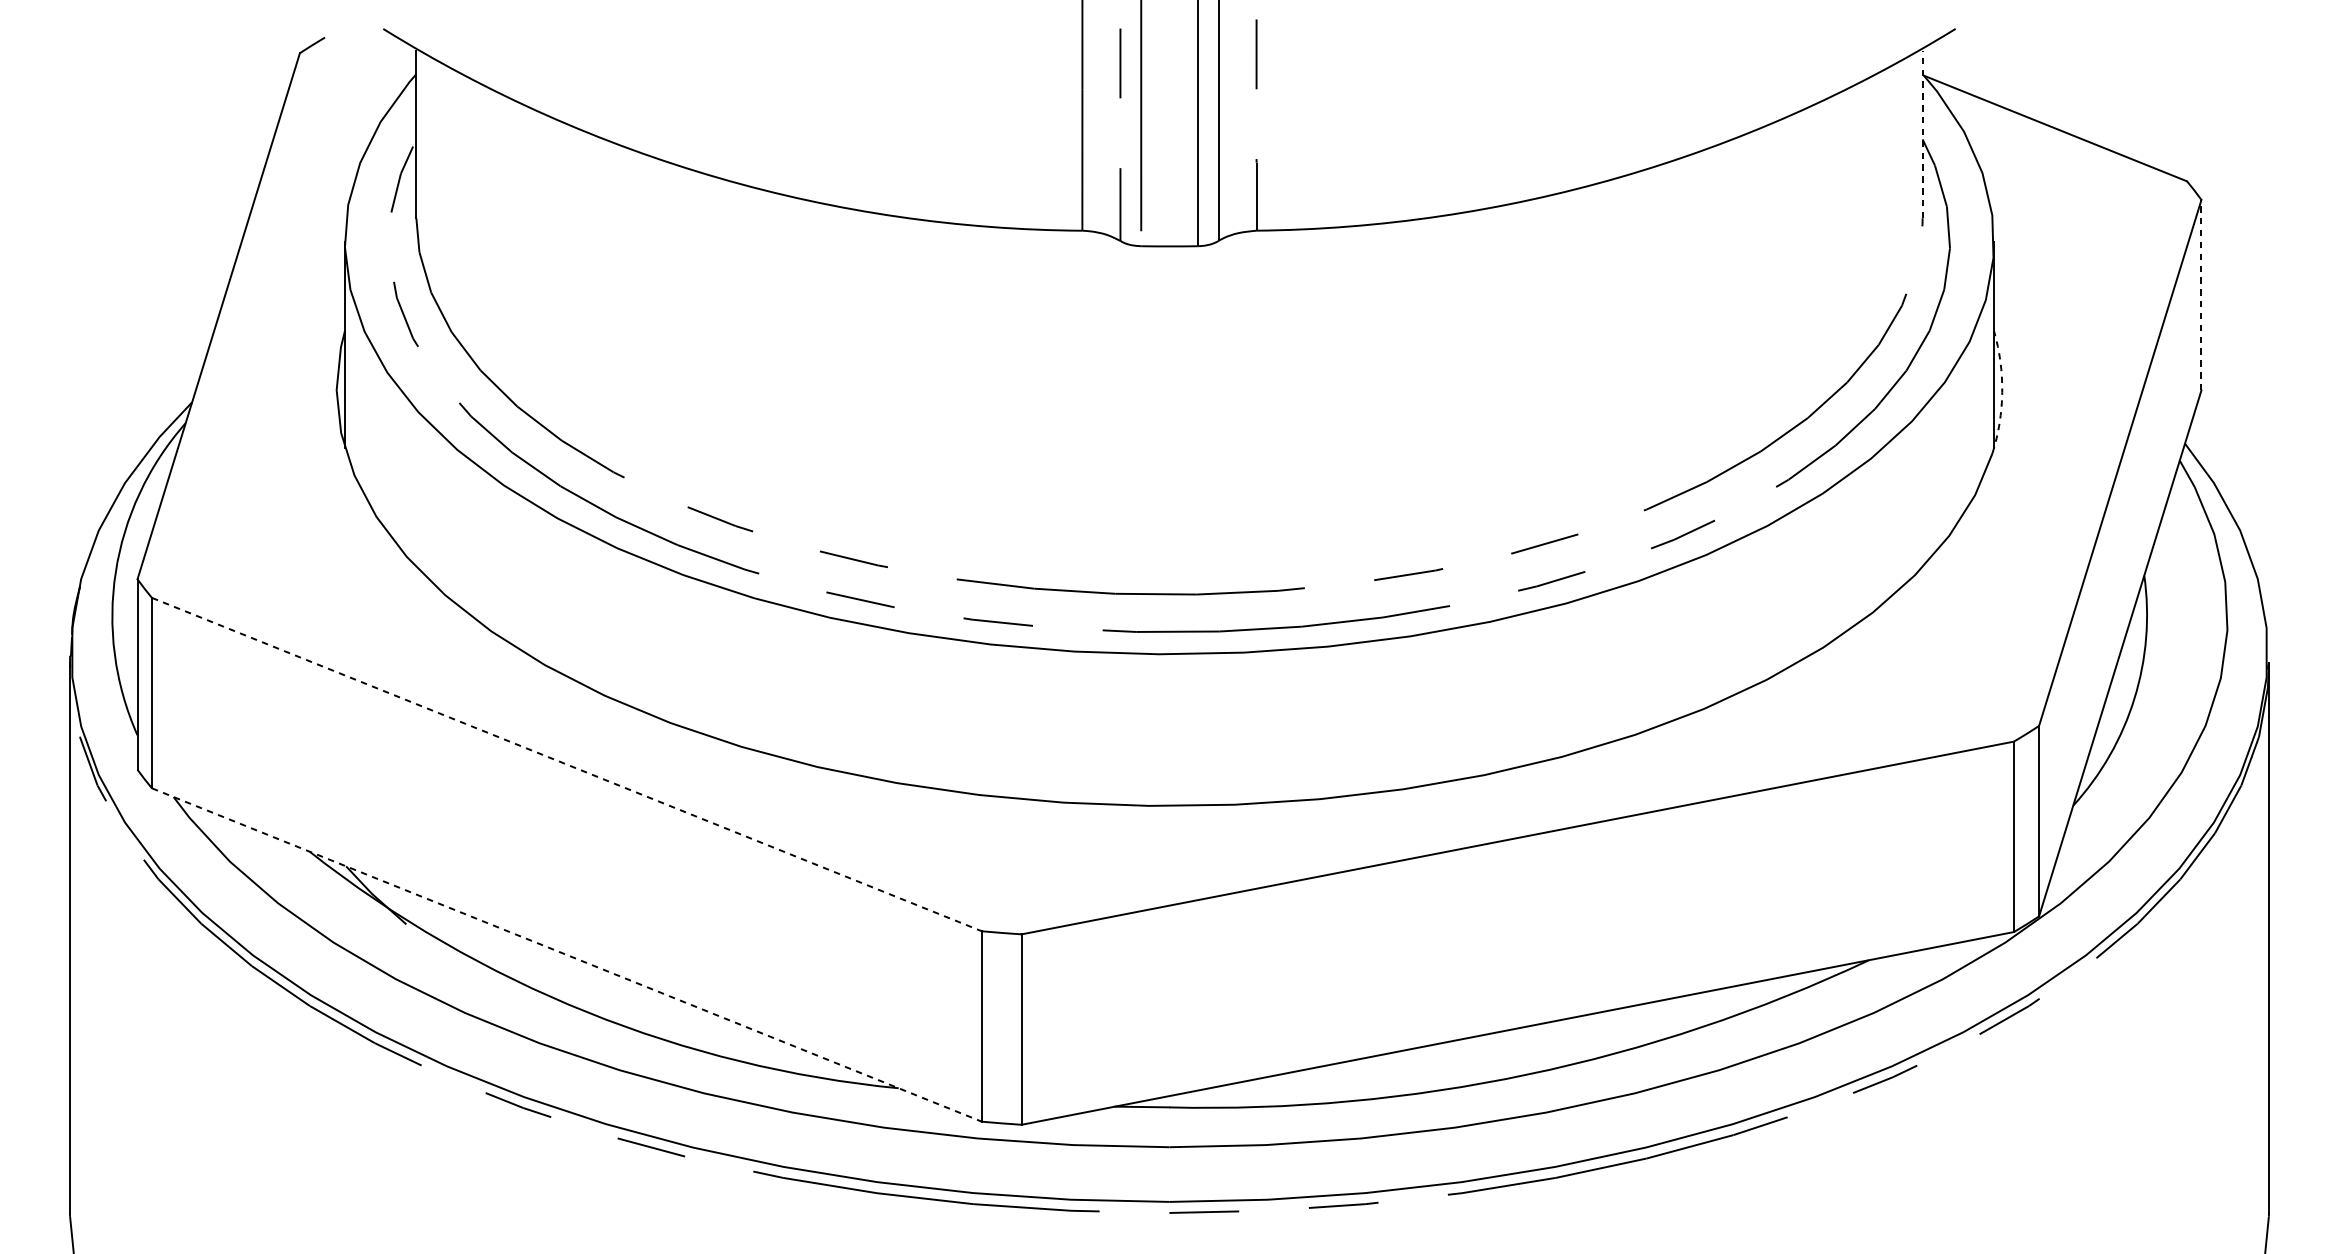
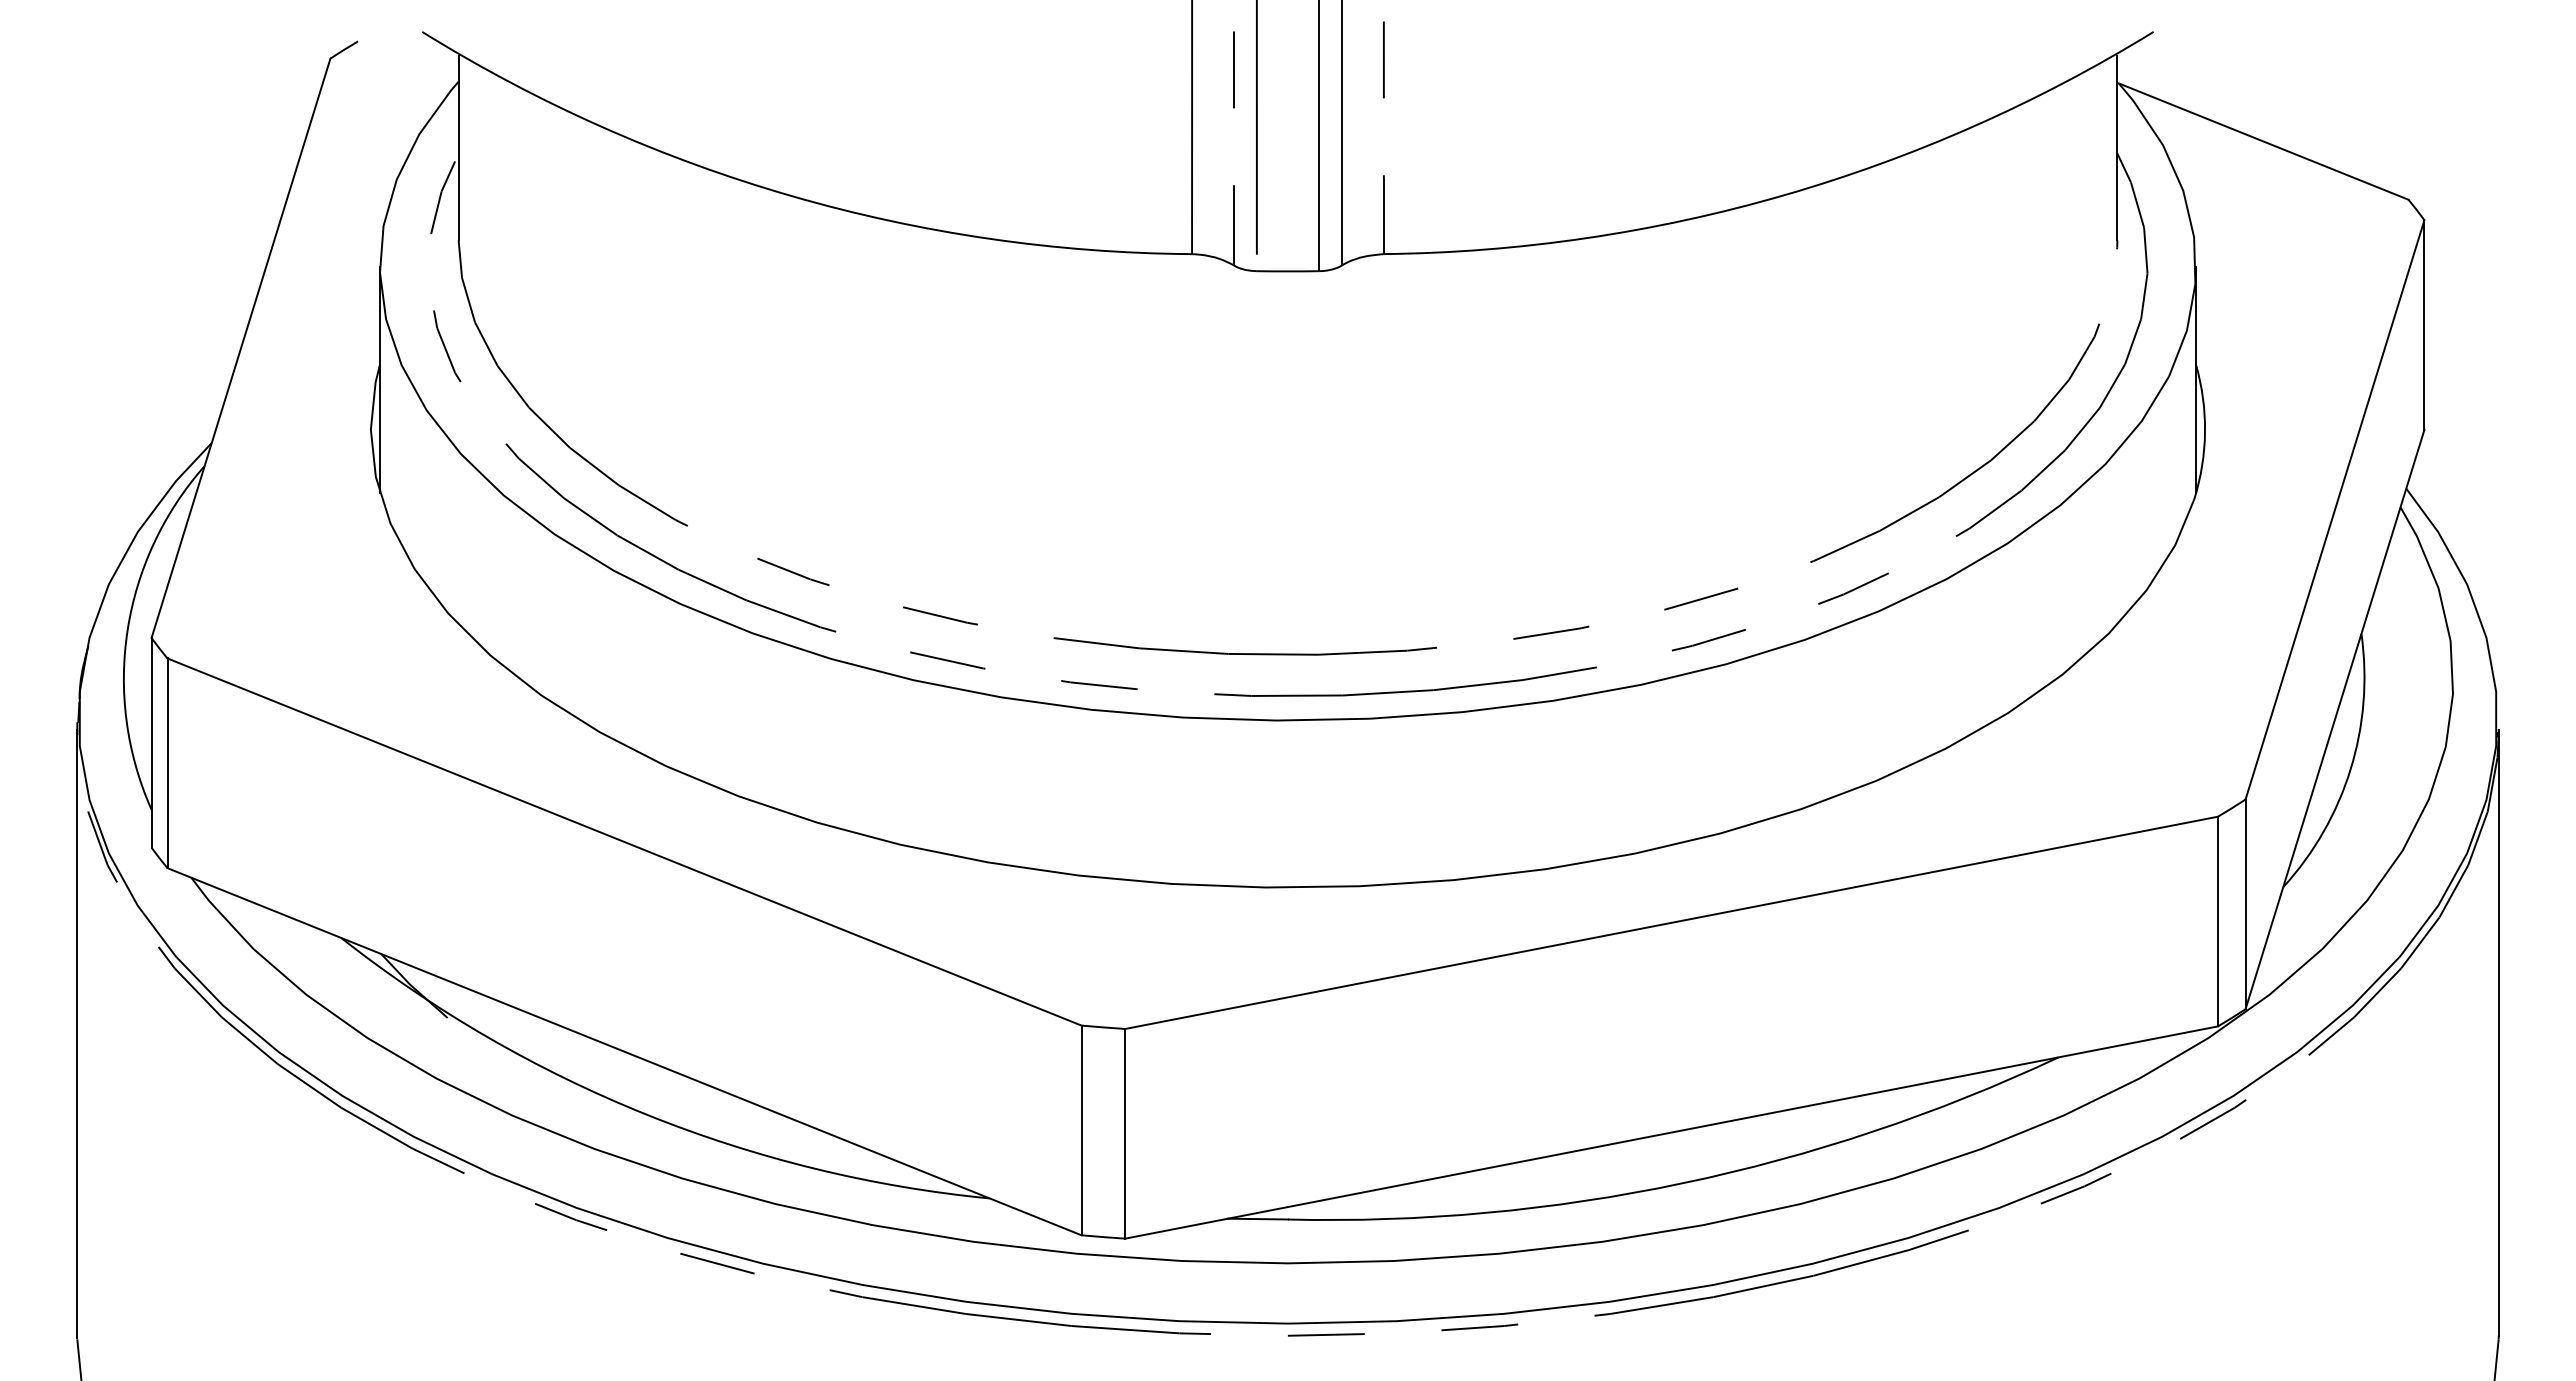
line: (1922, 133) -> (2117, 147), dashed -> solid
line: (2201, 295) -> (2424, 325), dashed -> solid
arc: (2002, 392) -> (2205, 432), dashed -> solid
line: (567, 765) -> (625, 842), dashed -> solid
line: (567, 954) -> (625, 1051), dashed -> solid

